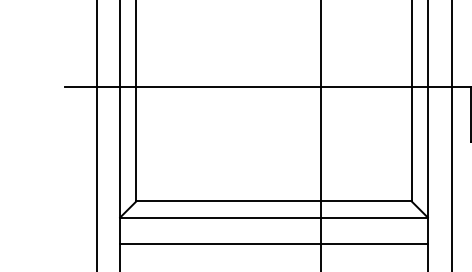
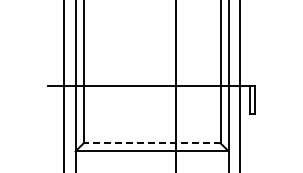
line: (272, 201) -> (151, 143), solid -> dashed
line: (272, 243) -> (151, 164), removed

